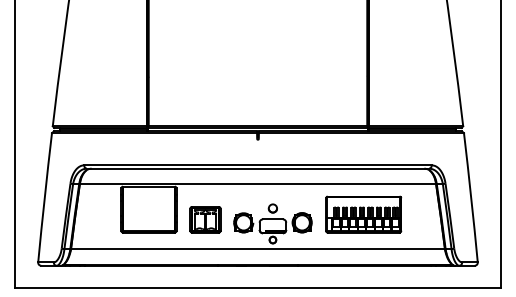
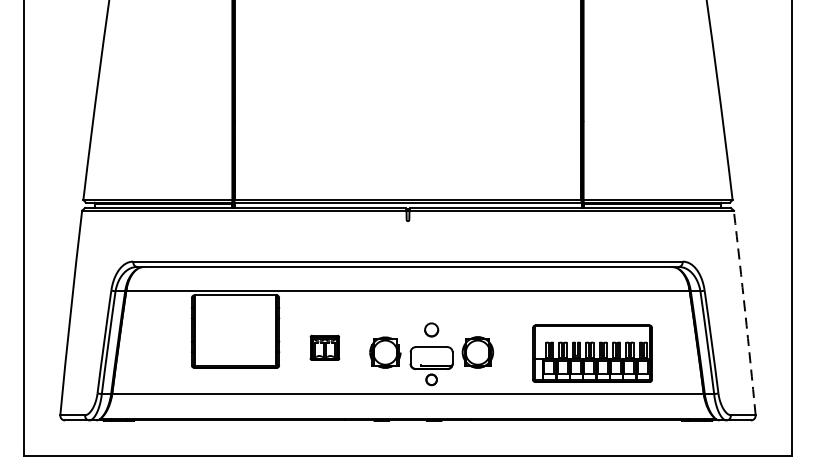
arc: (471, 197) -> (745, 312), solid -> dashed
part: (363, 214) -> (592, 353), moved
part: (205, 219) -> (324, 347), size x0.6

